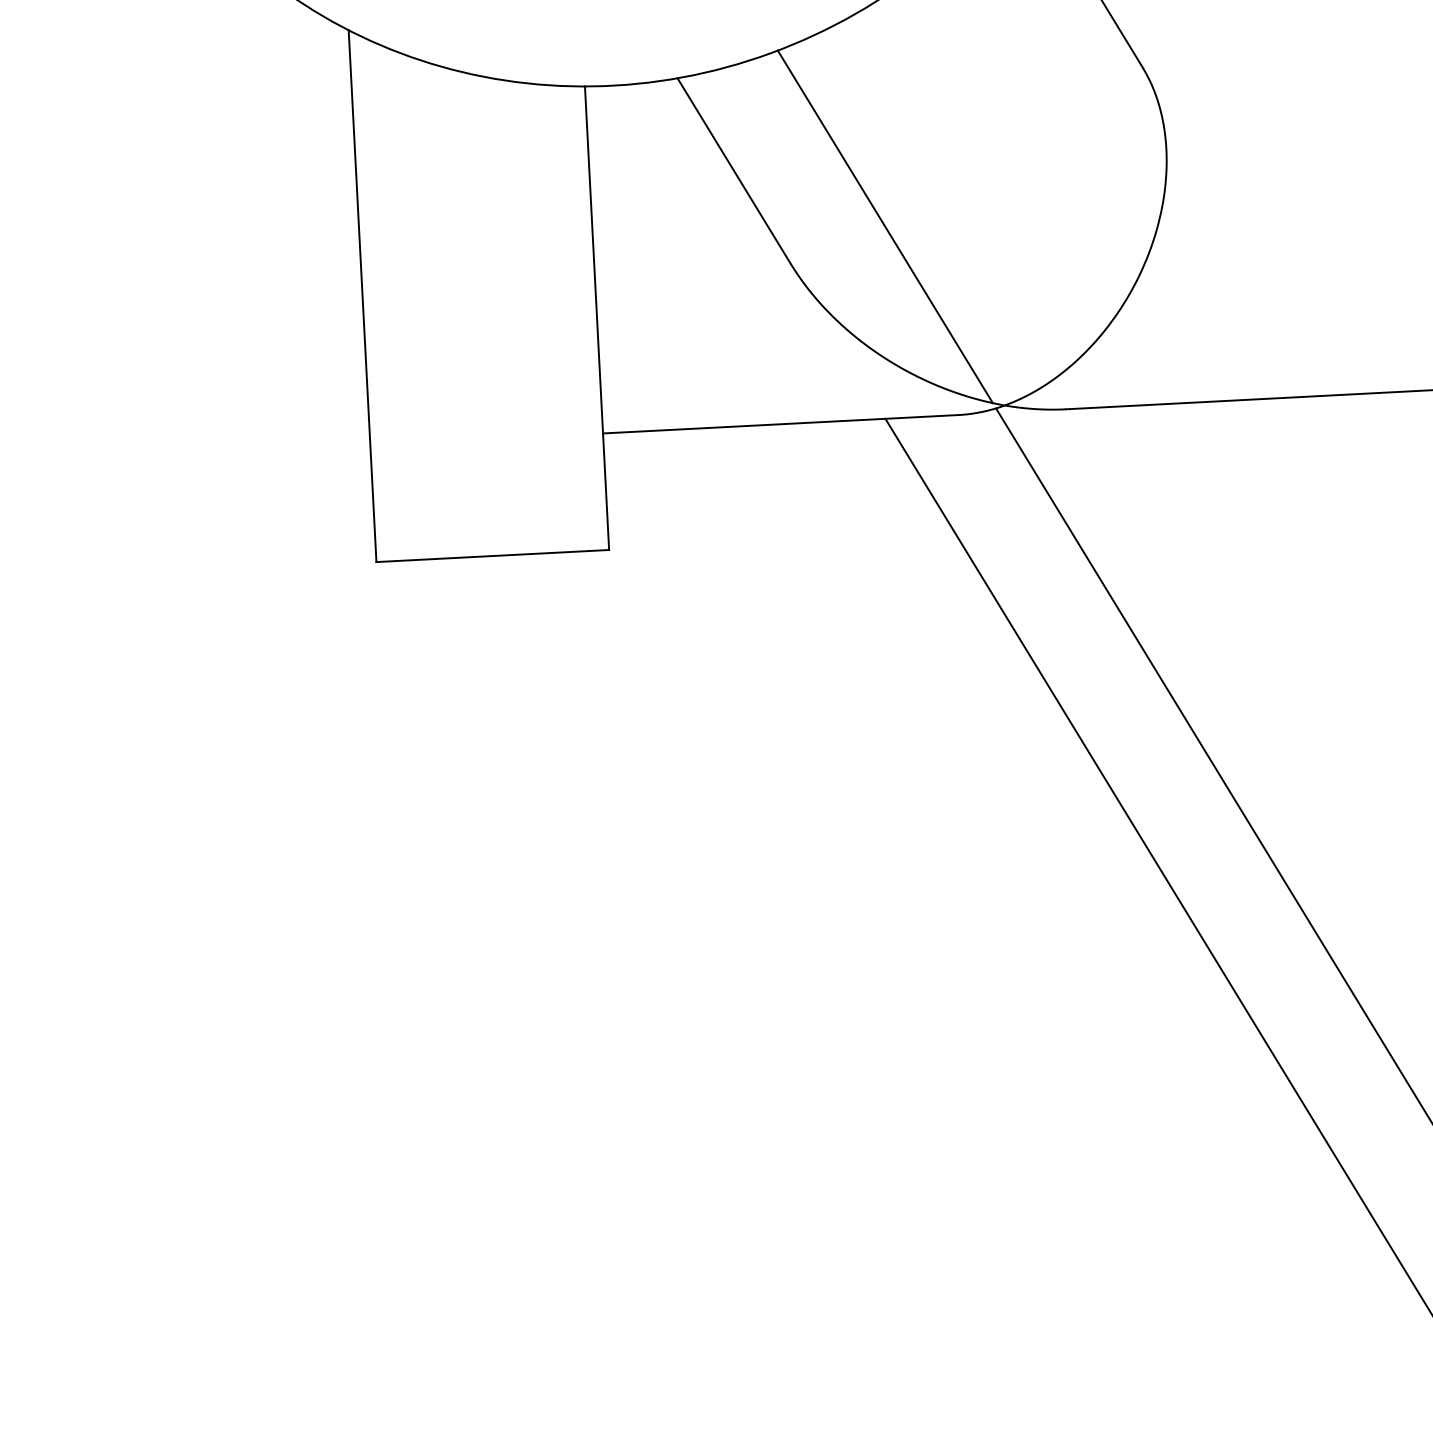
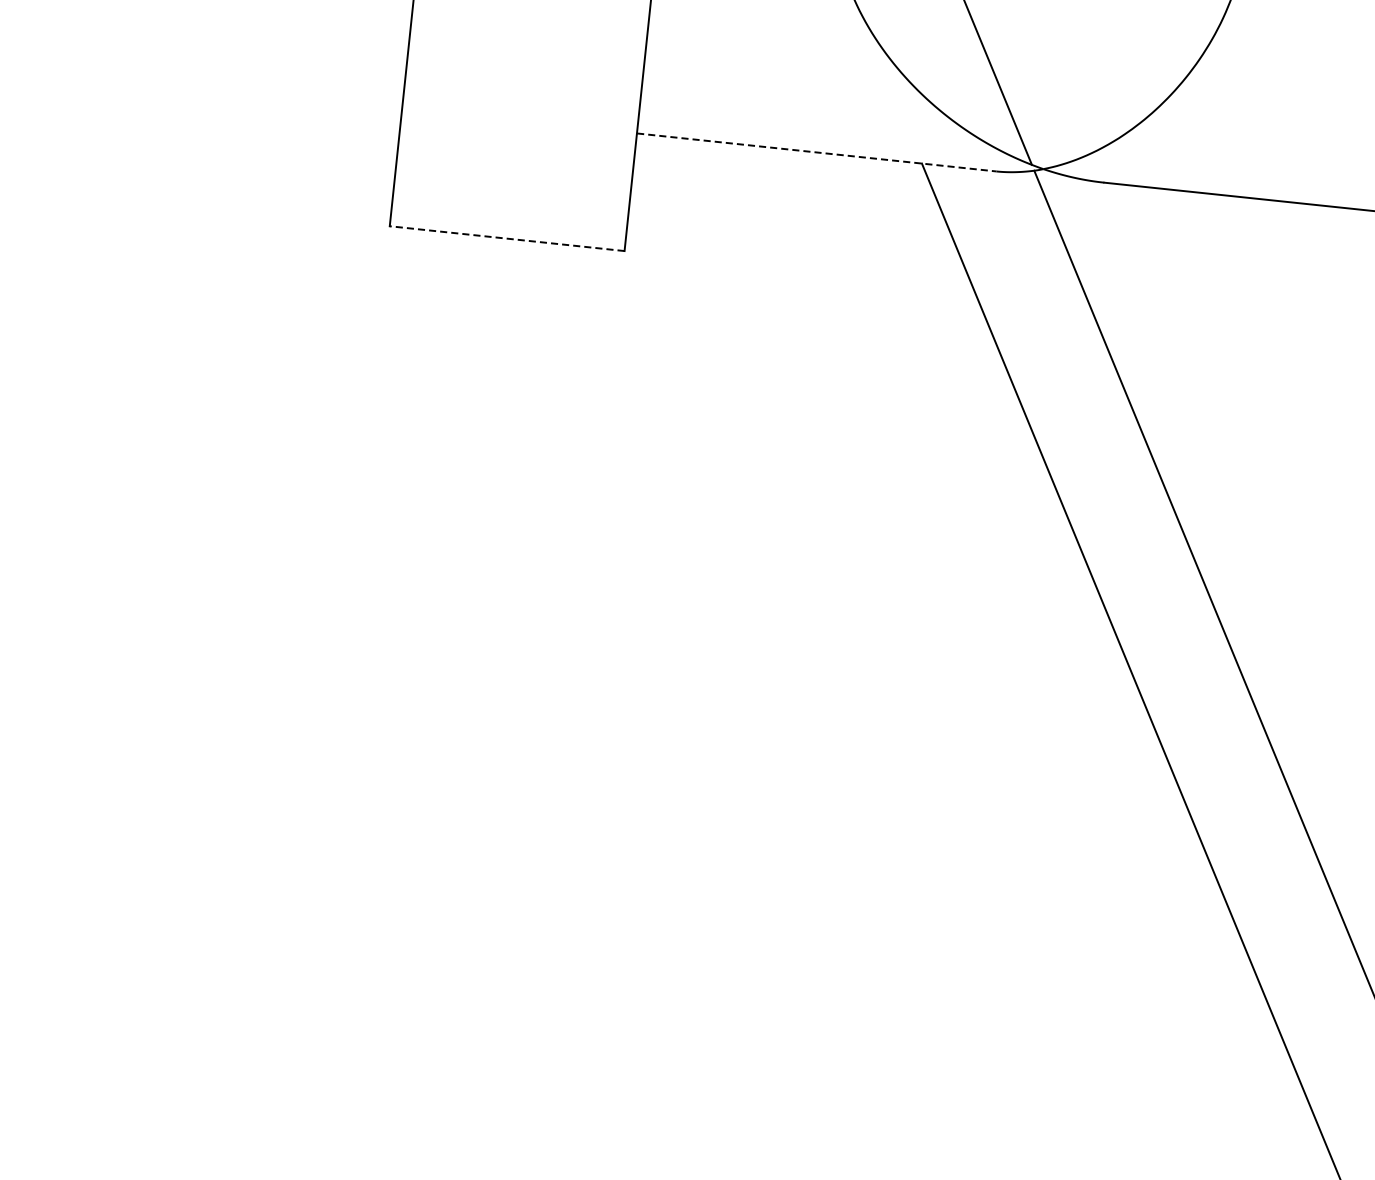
line: (781, 424) -> (817, 152), solid -> dashed
line: (492, 556) -> (506, 239), solid -> dashed

